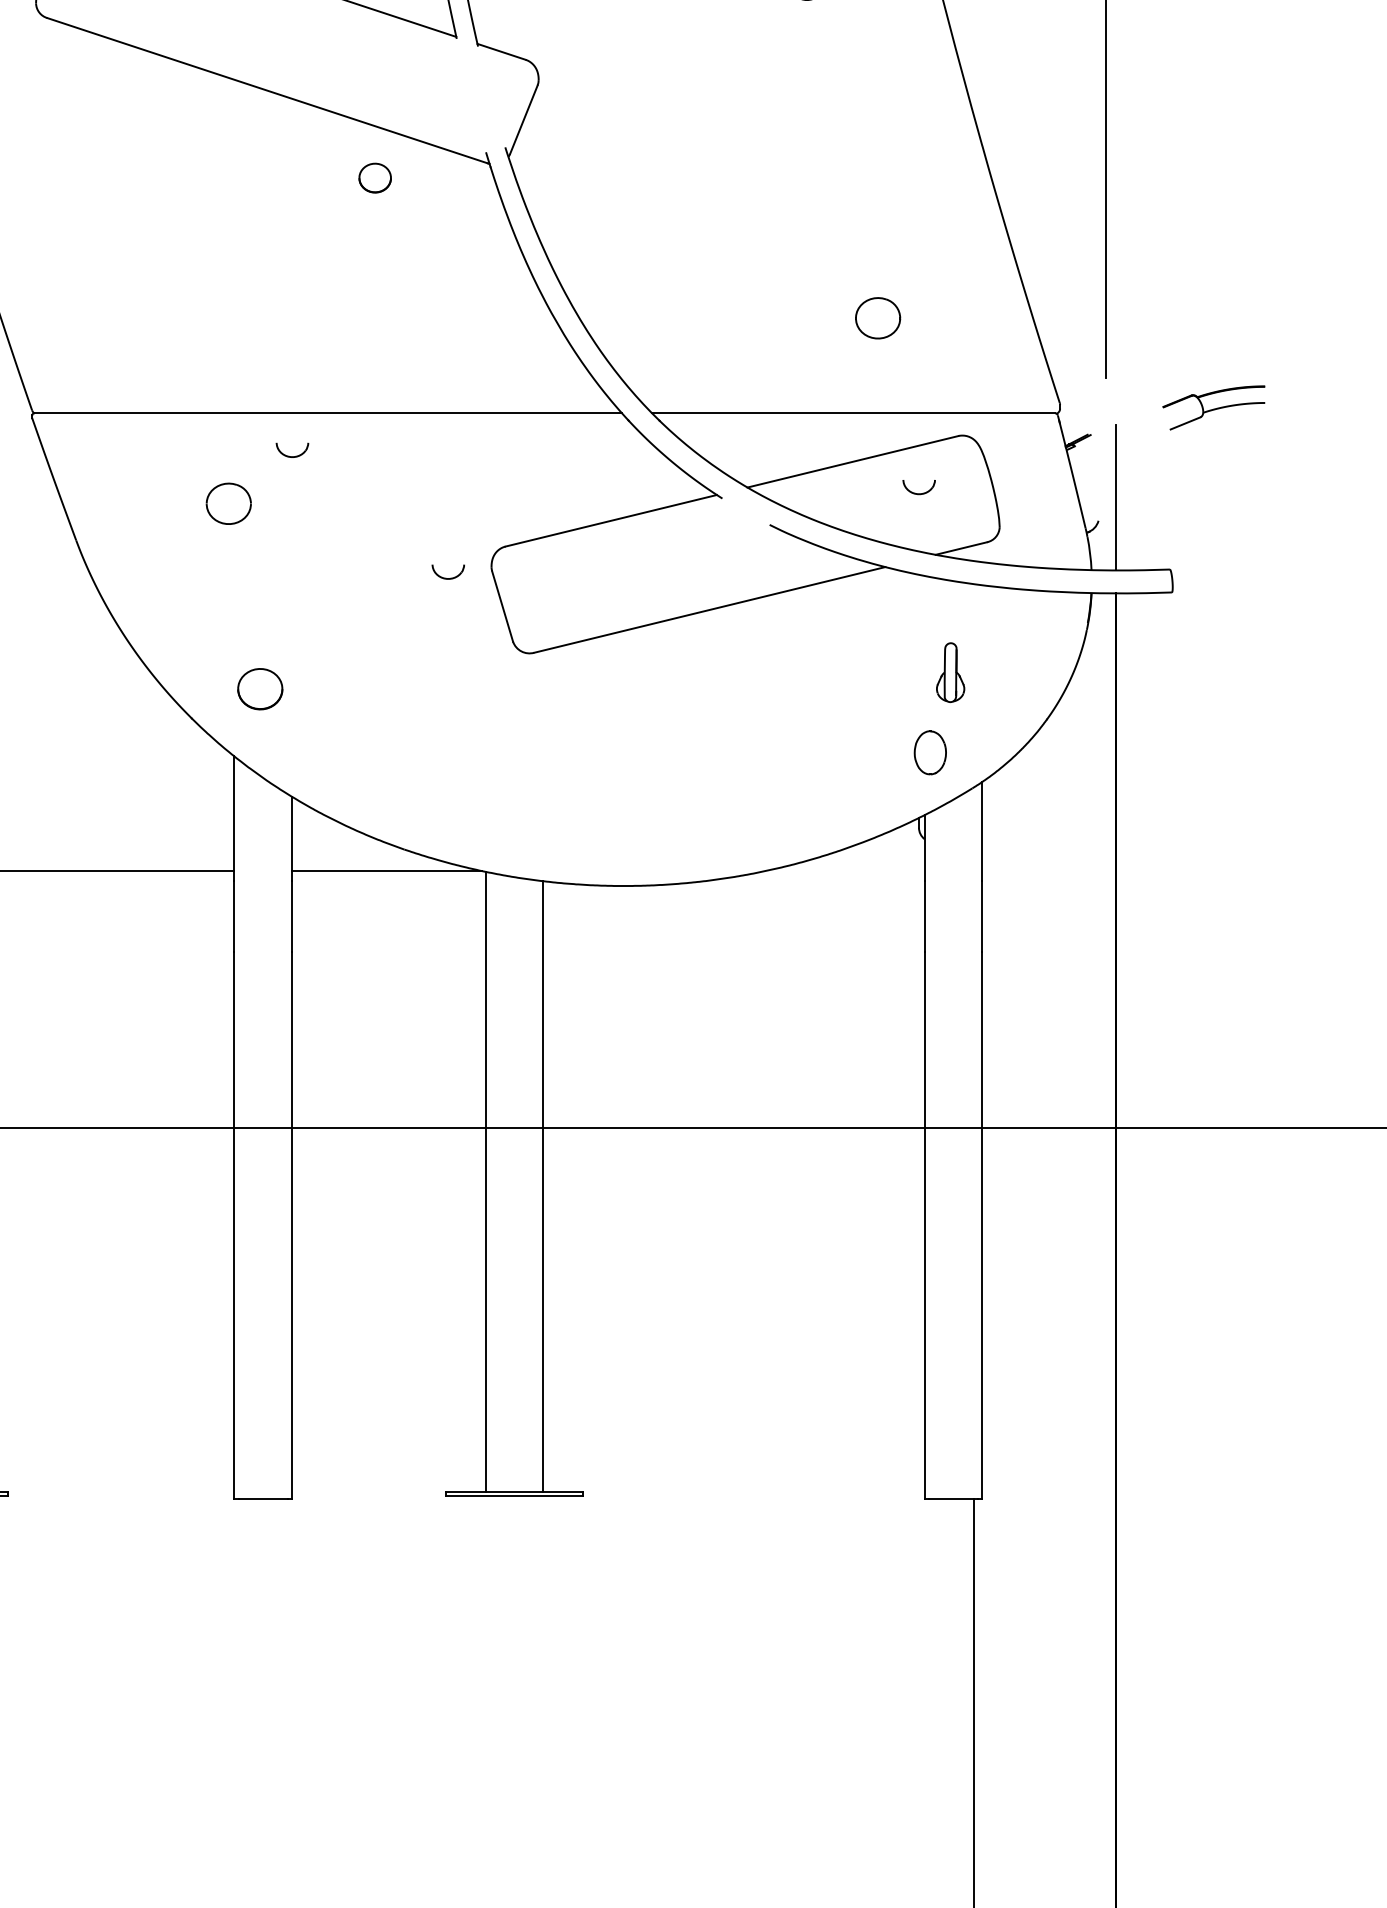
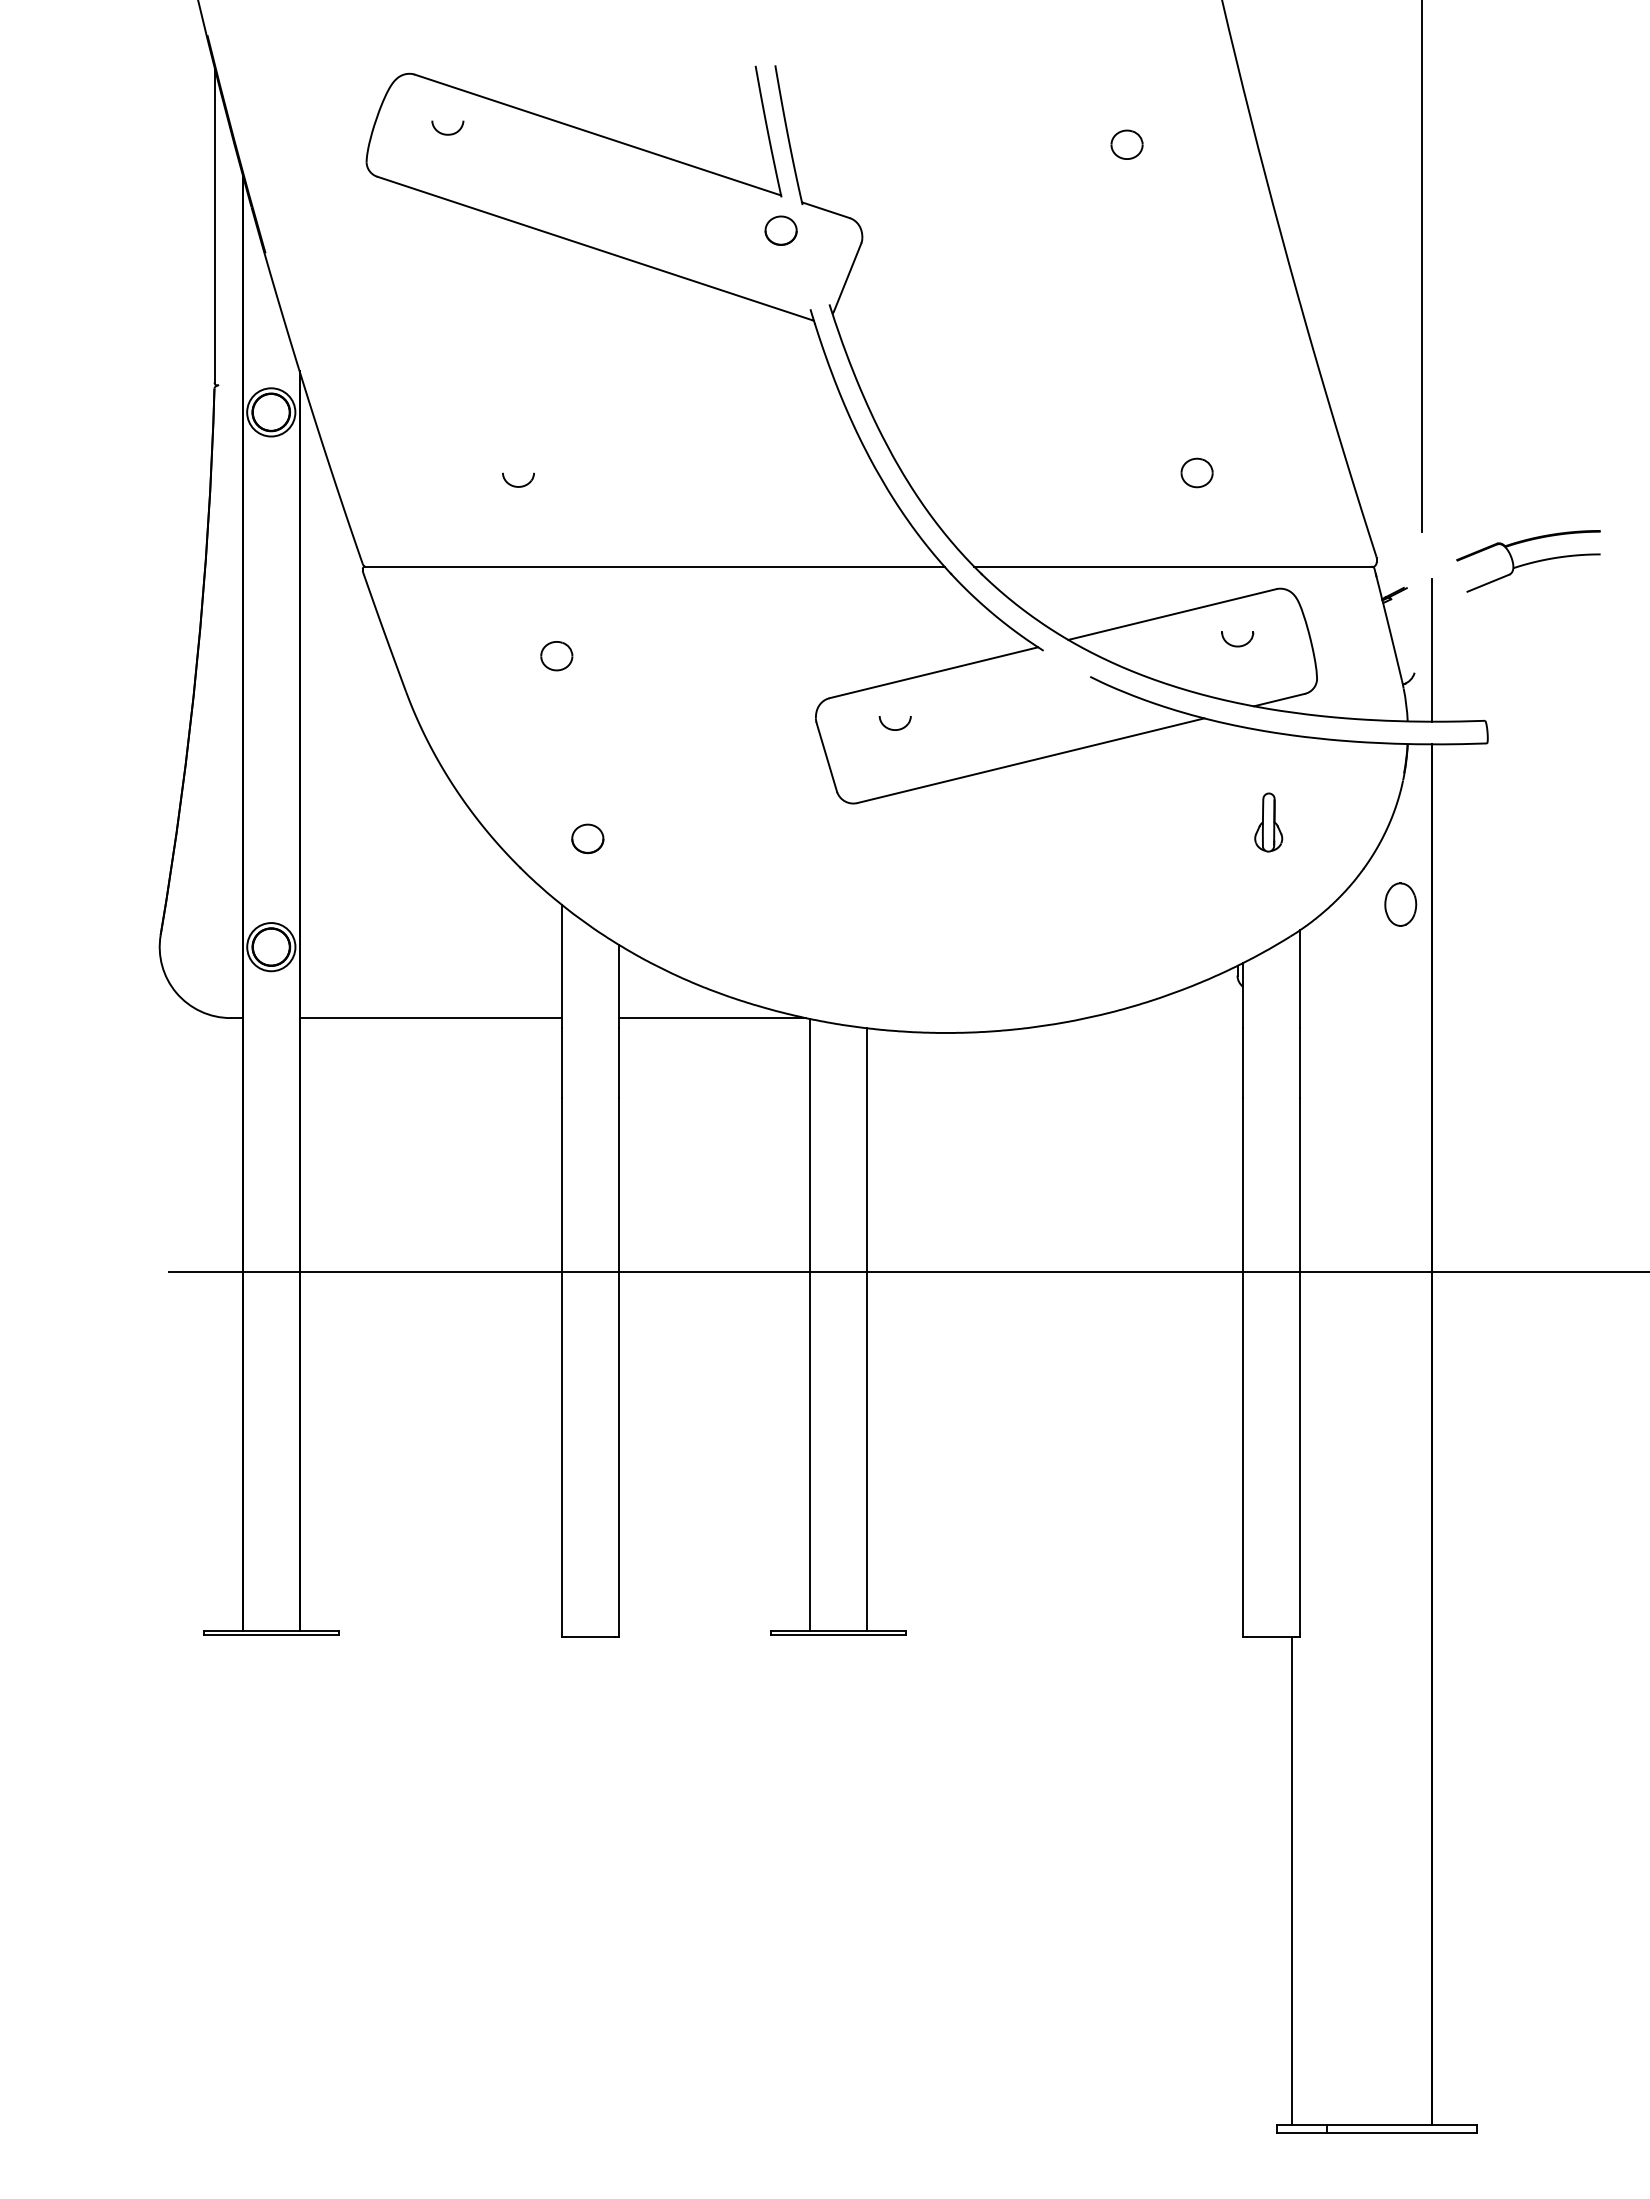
part: (374, 177) -> (780, 230), moved
part: (877, 317) -> (1196, 472), size x0.71
part: (1213, 408) -> (1528, 561), size x1.43
part: (290, 455) -> (516, 485), moved
part: (228, 504) -> (556, 656), size x0.71
part: (447, 572) -> (894, 723), moved
part: (260, 688) -> (587, 838), size x0.71
part: (930, 752) -> (1400, 904), moved

